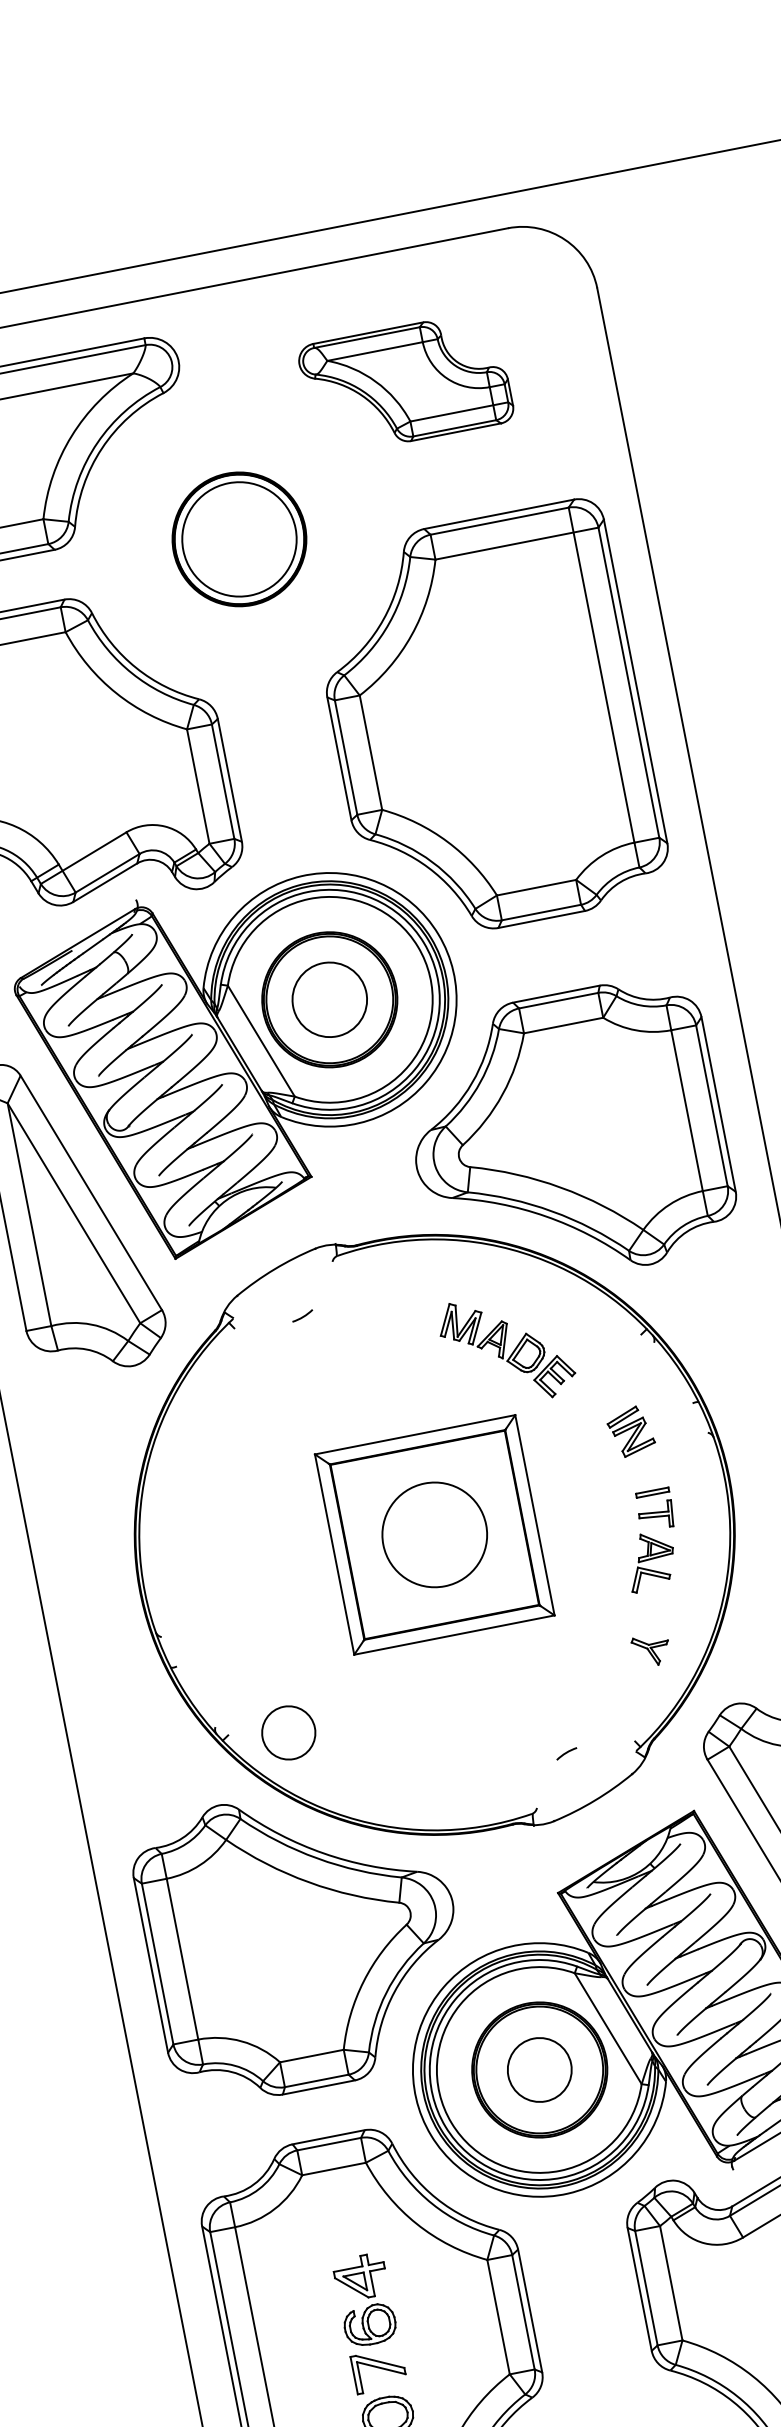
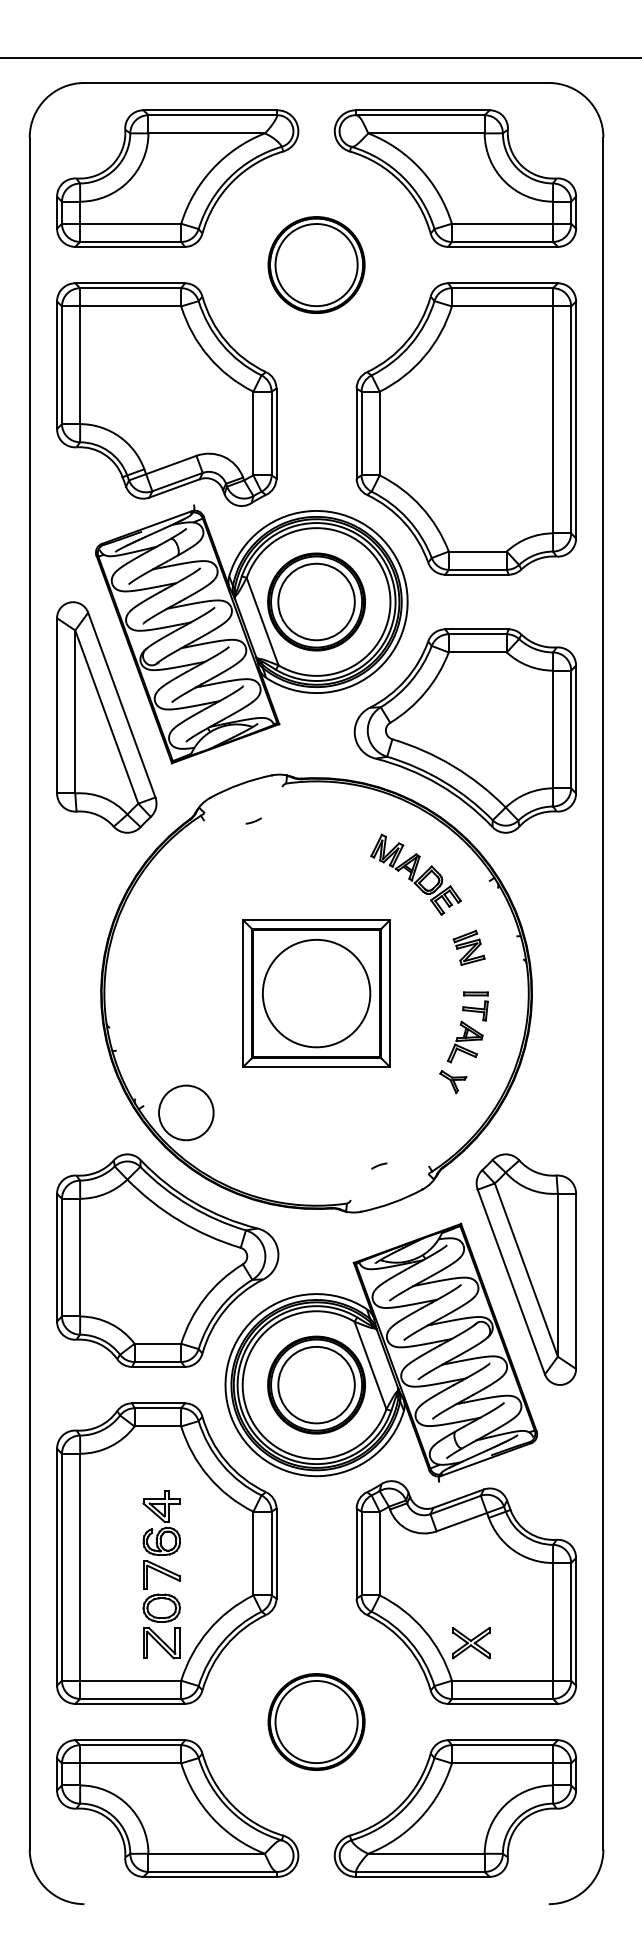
part: (406, 383) -> (455, 178), size x1.67
circle: (329, 999) -> (316, 601), size x1.43
part: (506, 1349) -> (415, 874), moved
circle: (434, 1534) -> (316, 993), size x1.43
part: (651, 1651) -> (453, 1082), moved
circle: (288, 1732) -> (186, 1112), size x1.43
circle: (539, 2069) -> (316, 1384), size x1.67

